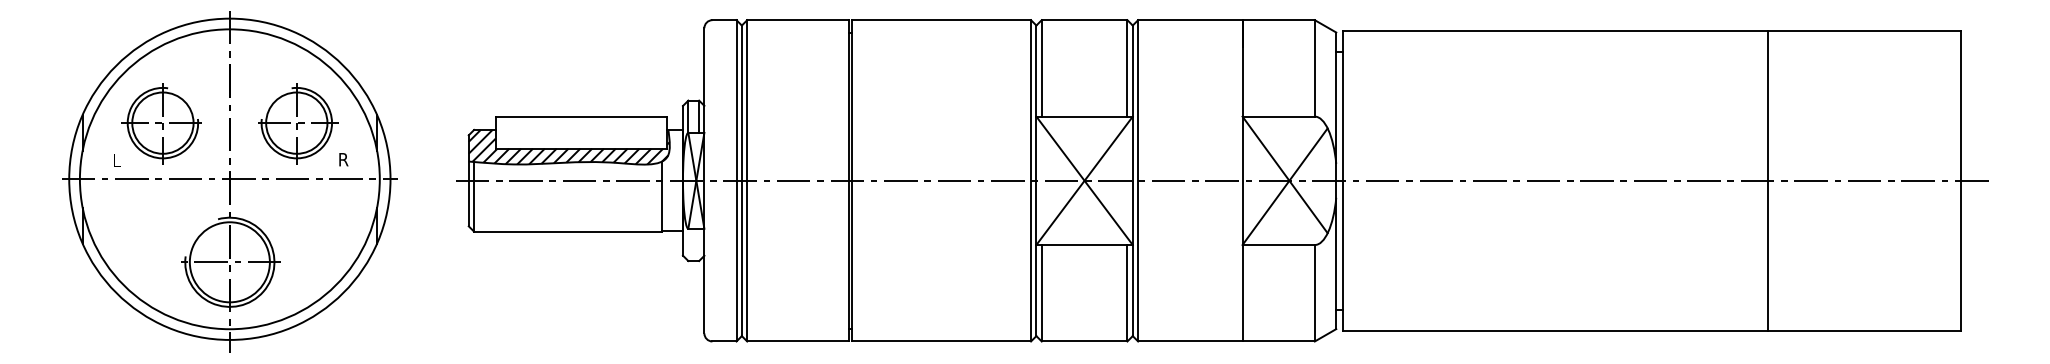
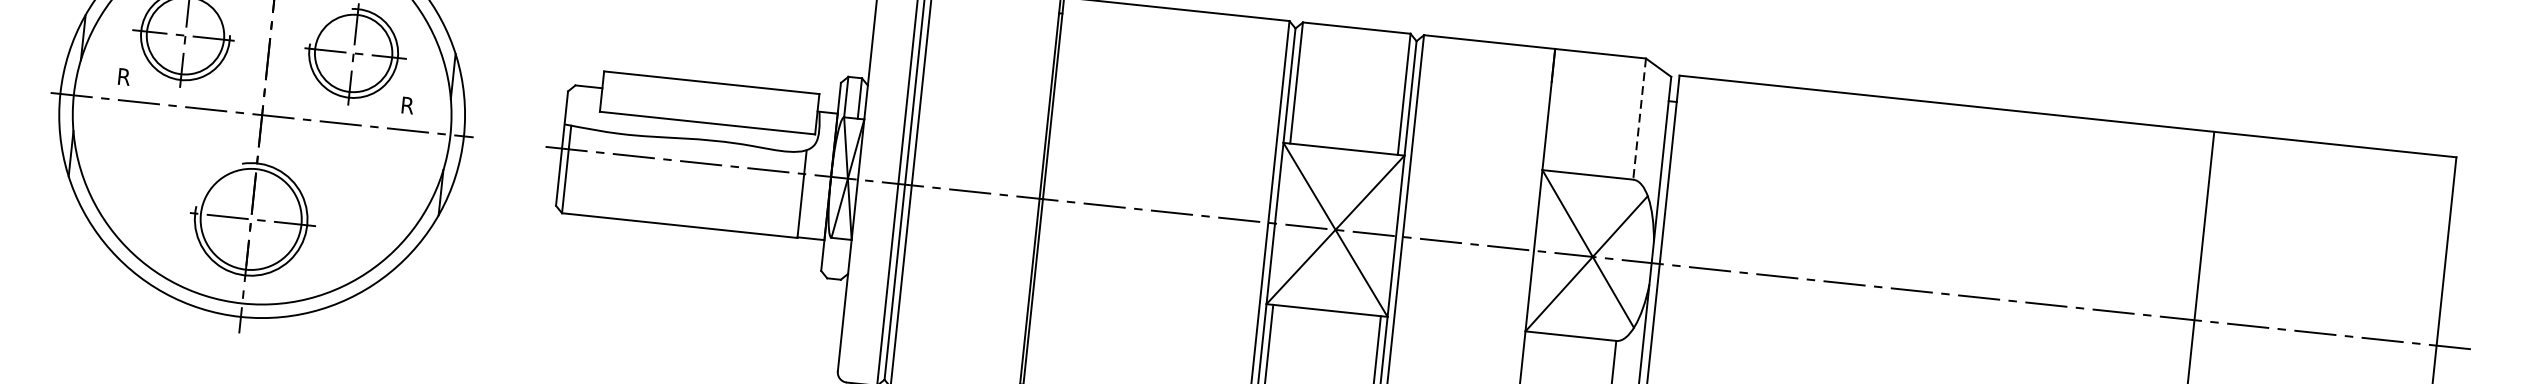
line: (1314, 68) -> (1639, 119), solid -> dashed
hatch: (568, 146) -> (691, 118), removed
text: (117, 160) -> (123, 76), L -> R

